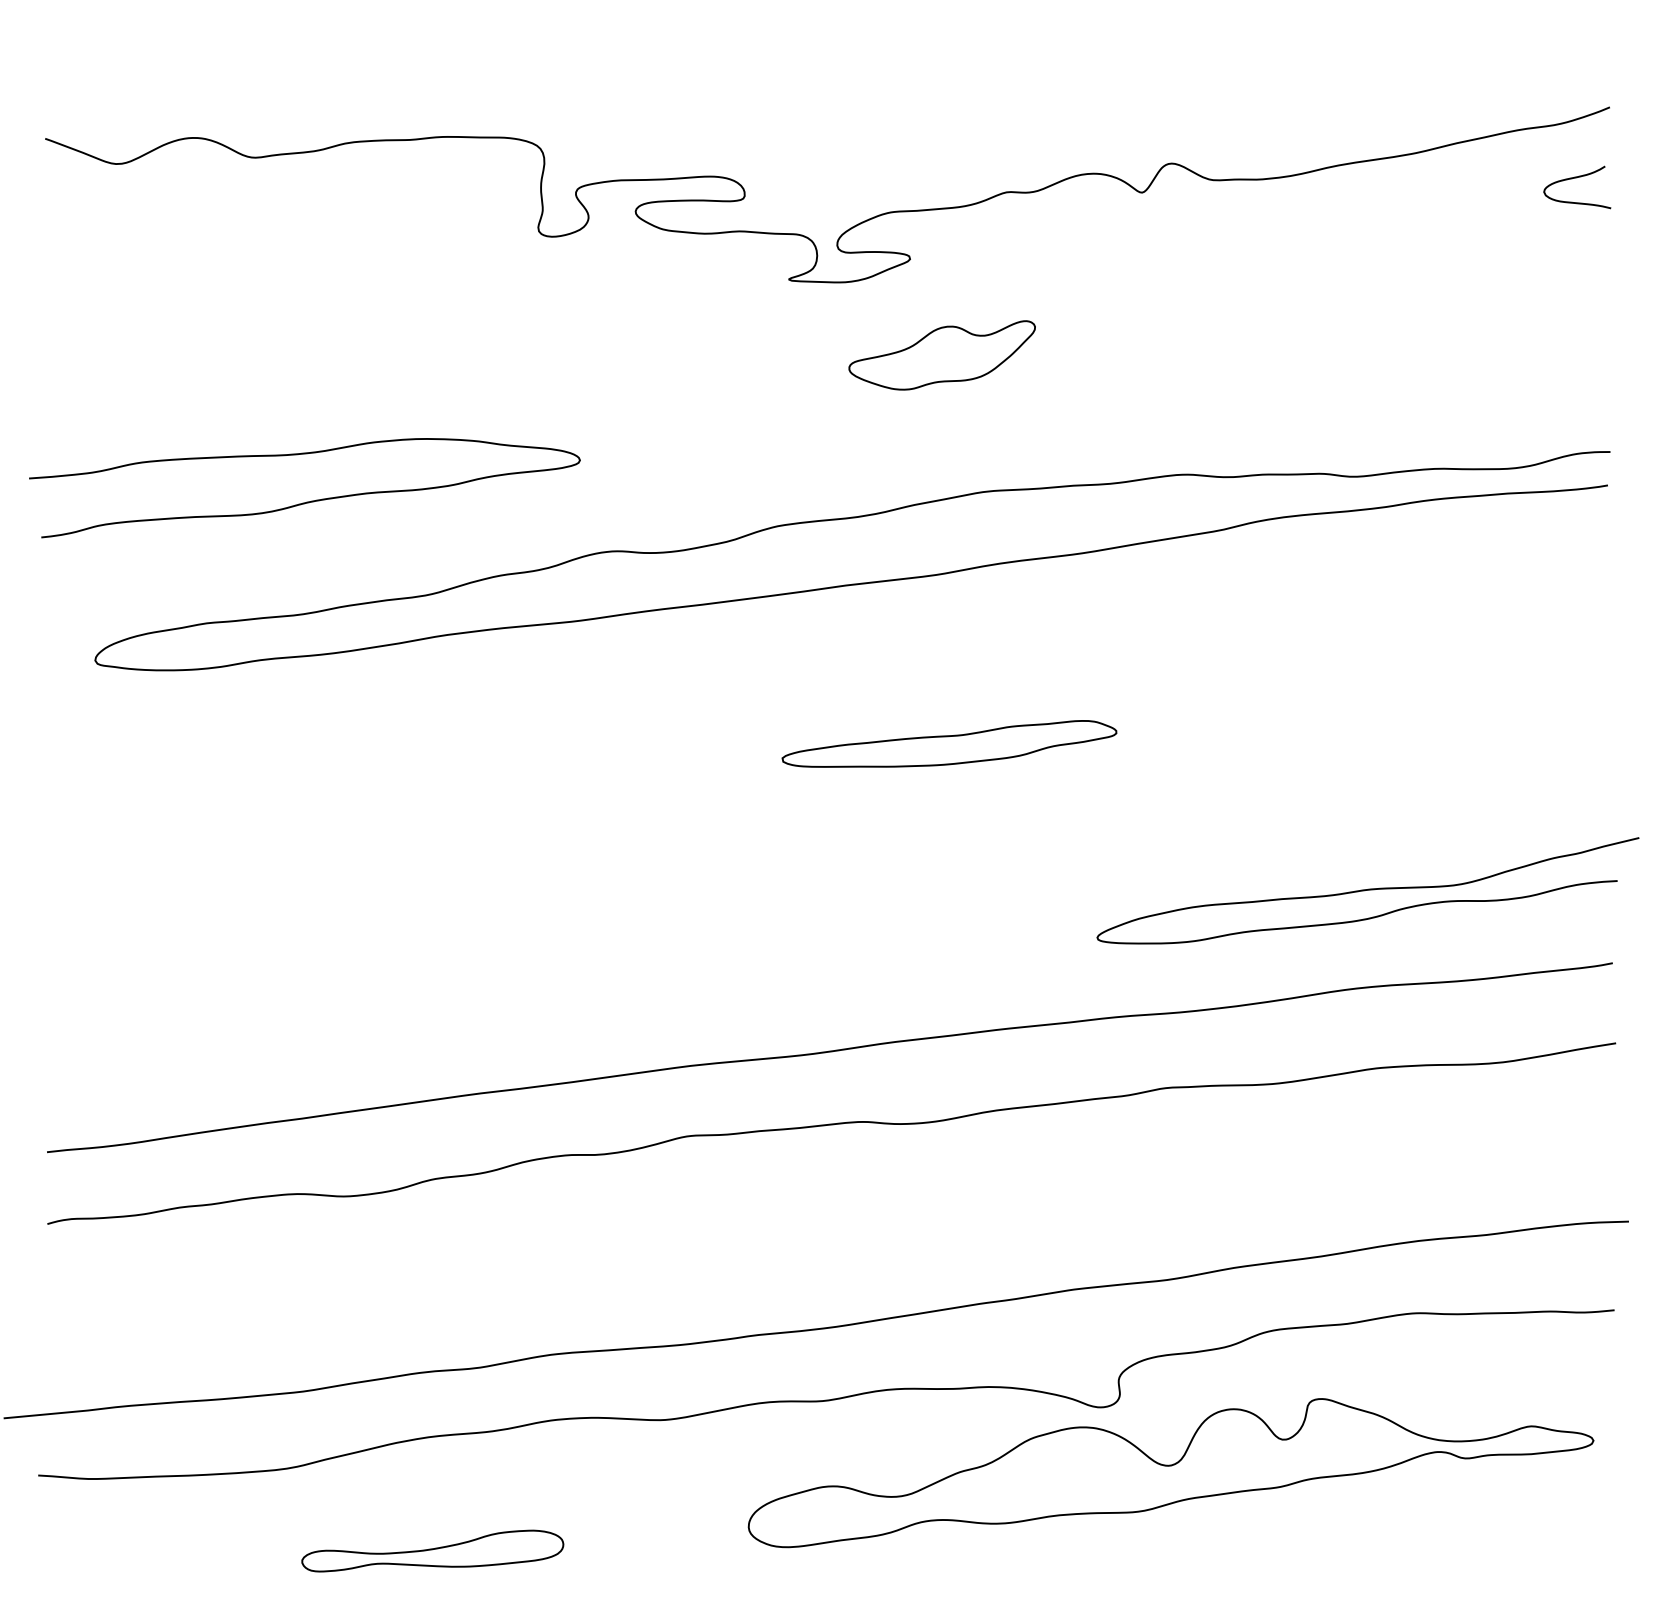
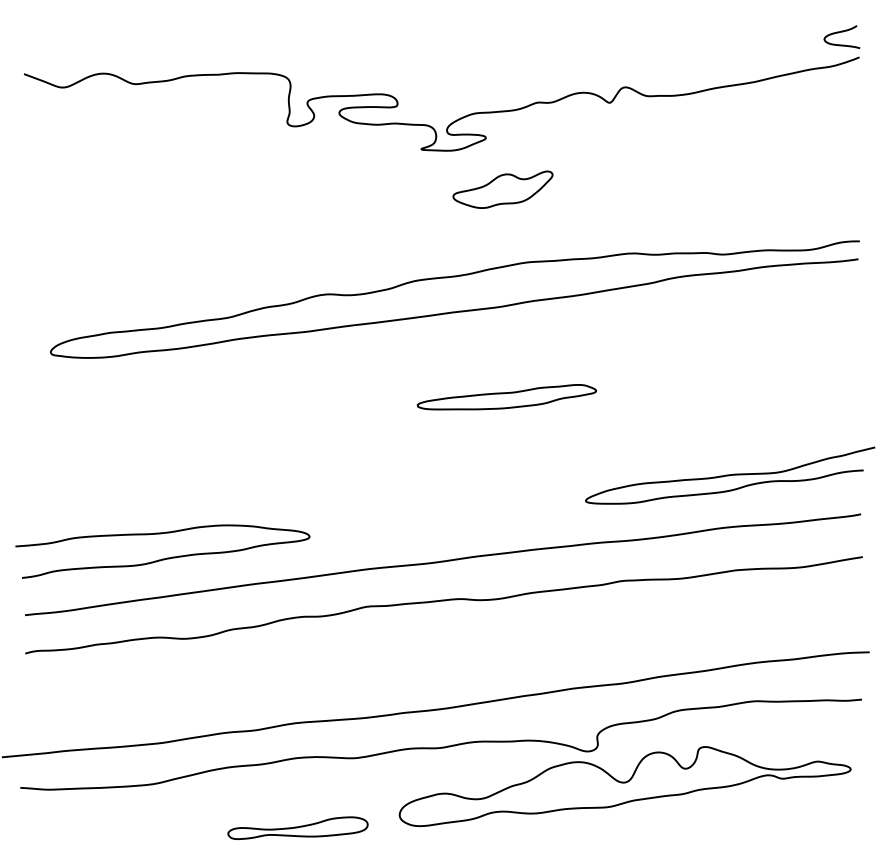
curve: (1576, 178) -> (841, 32), moved
curve: (304, 500) -> (162, 558), moved
part: (431, 1549) -> (297, 827), moved

